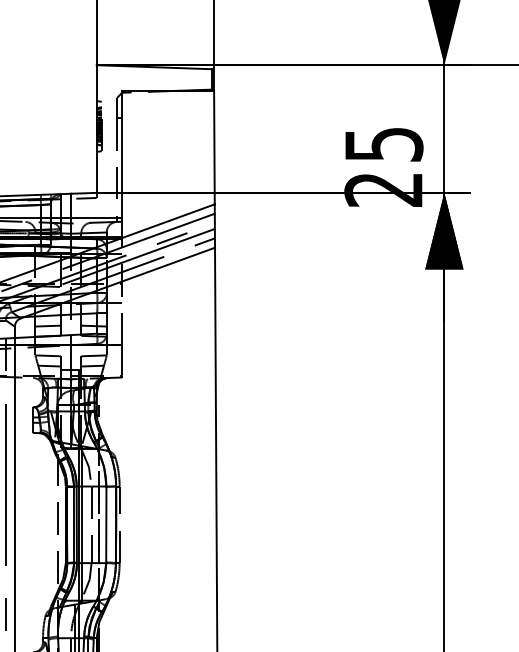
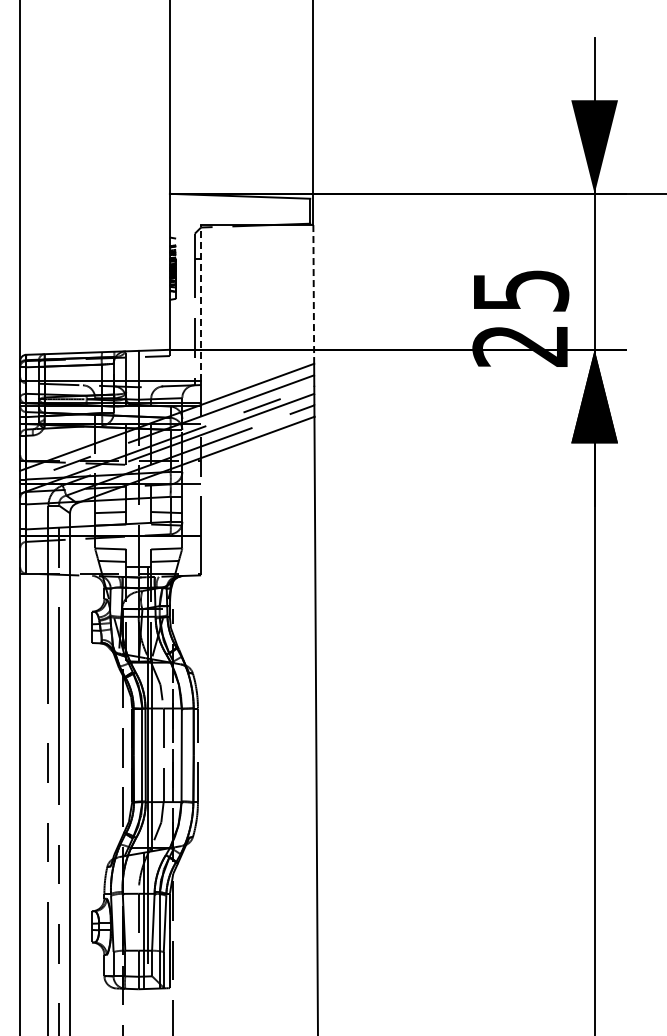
line: (214, 147) -> (313, 294), solid -> dashed
line: (122, 154) -> (201, 303), solid -> dashed

